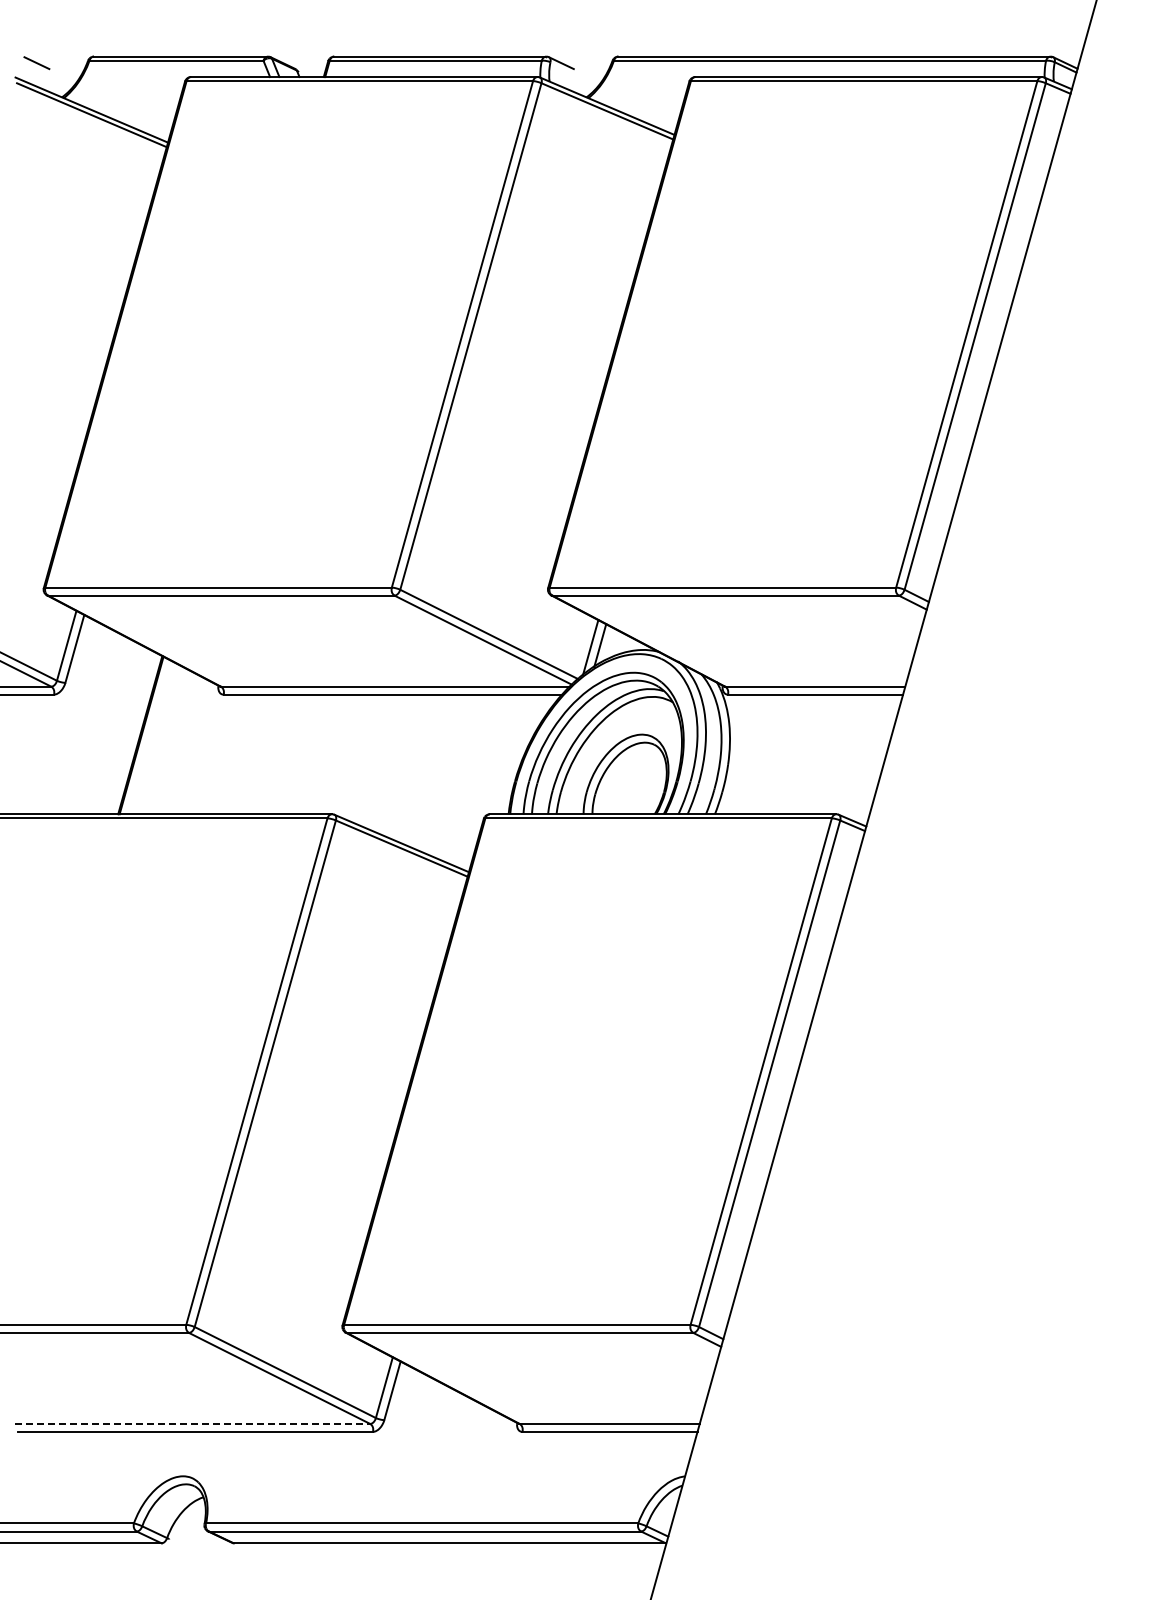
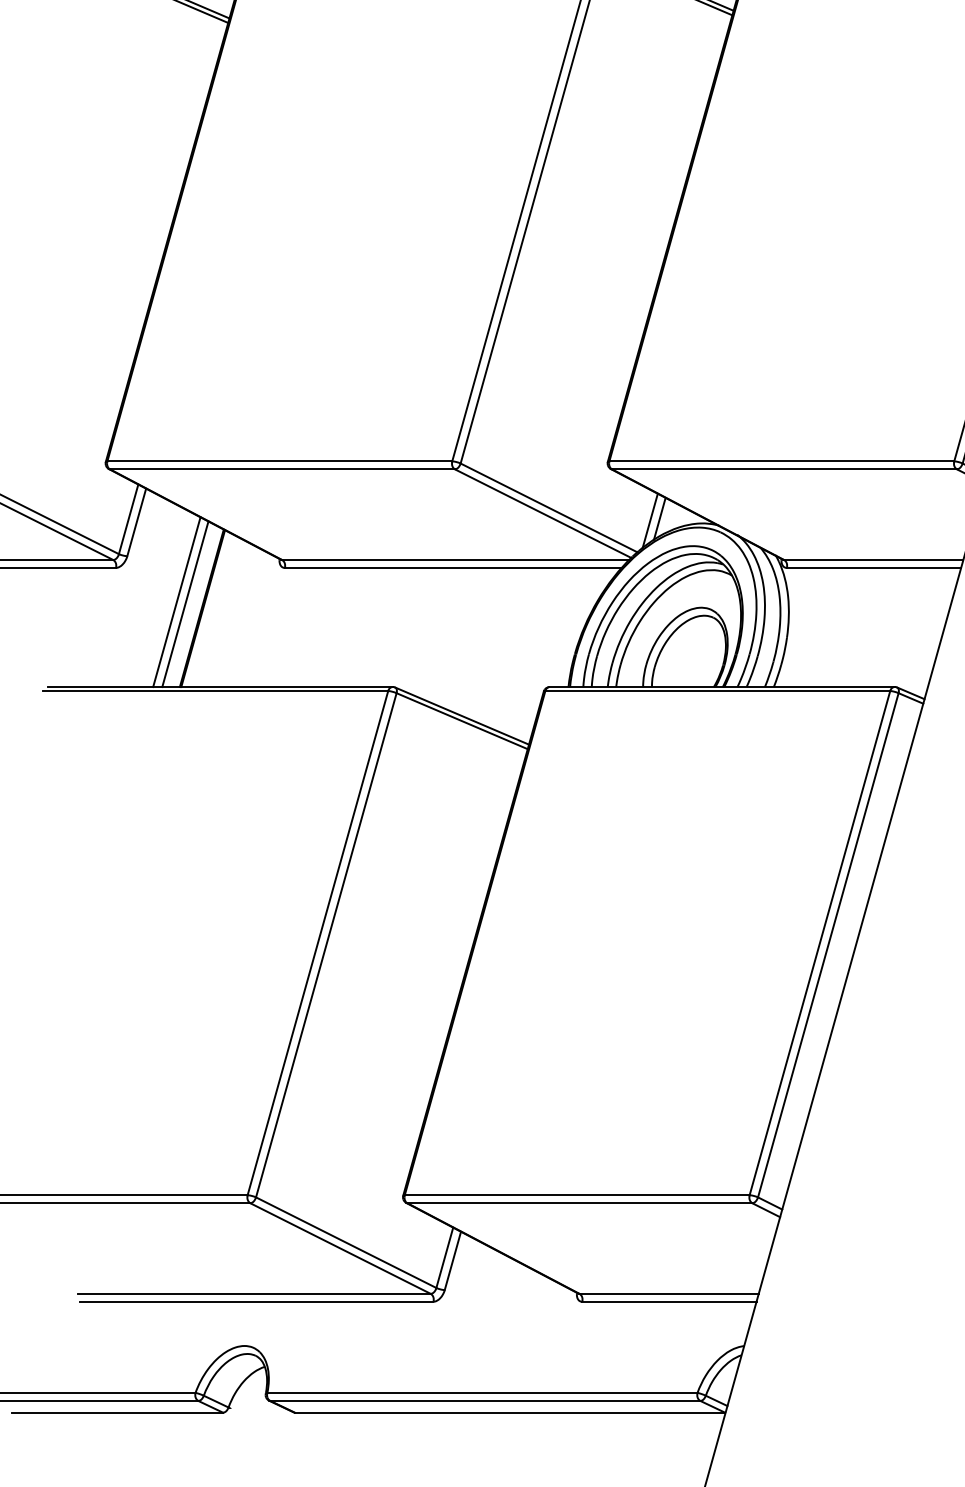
line: (114, 728) -> (176, 601), added
line: (123, 731) -> (185, 604), added
line: (193, 1423) -> (254, 1293), dashed -> solid

